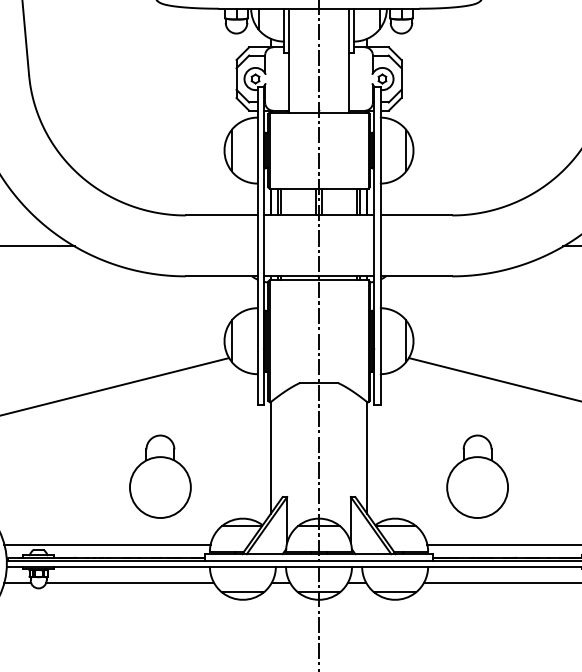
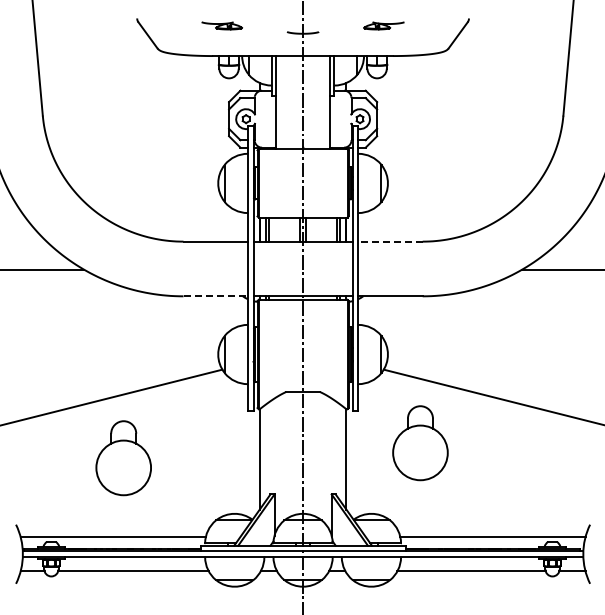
line: (416, 215) -> (390, 241), solid -> dashed
line: (222, 276) -> (216, 296), solid -> dashed
part: (160, 477) -> (123, 458), moved
part: (477, 477) -> (420, 443), moved

